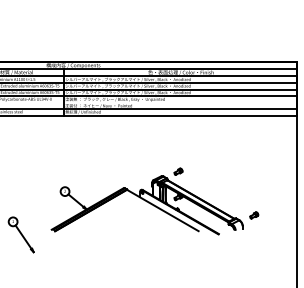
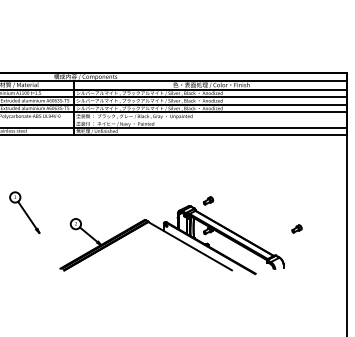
part: (253, 215) -> (296, 228), moved
part: (21, 234) -> (24, 212), moved

